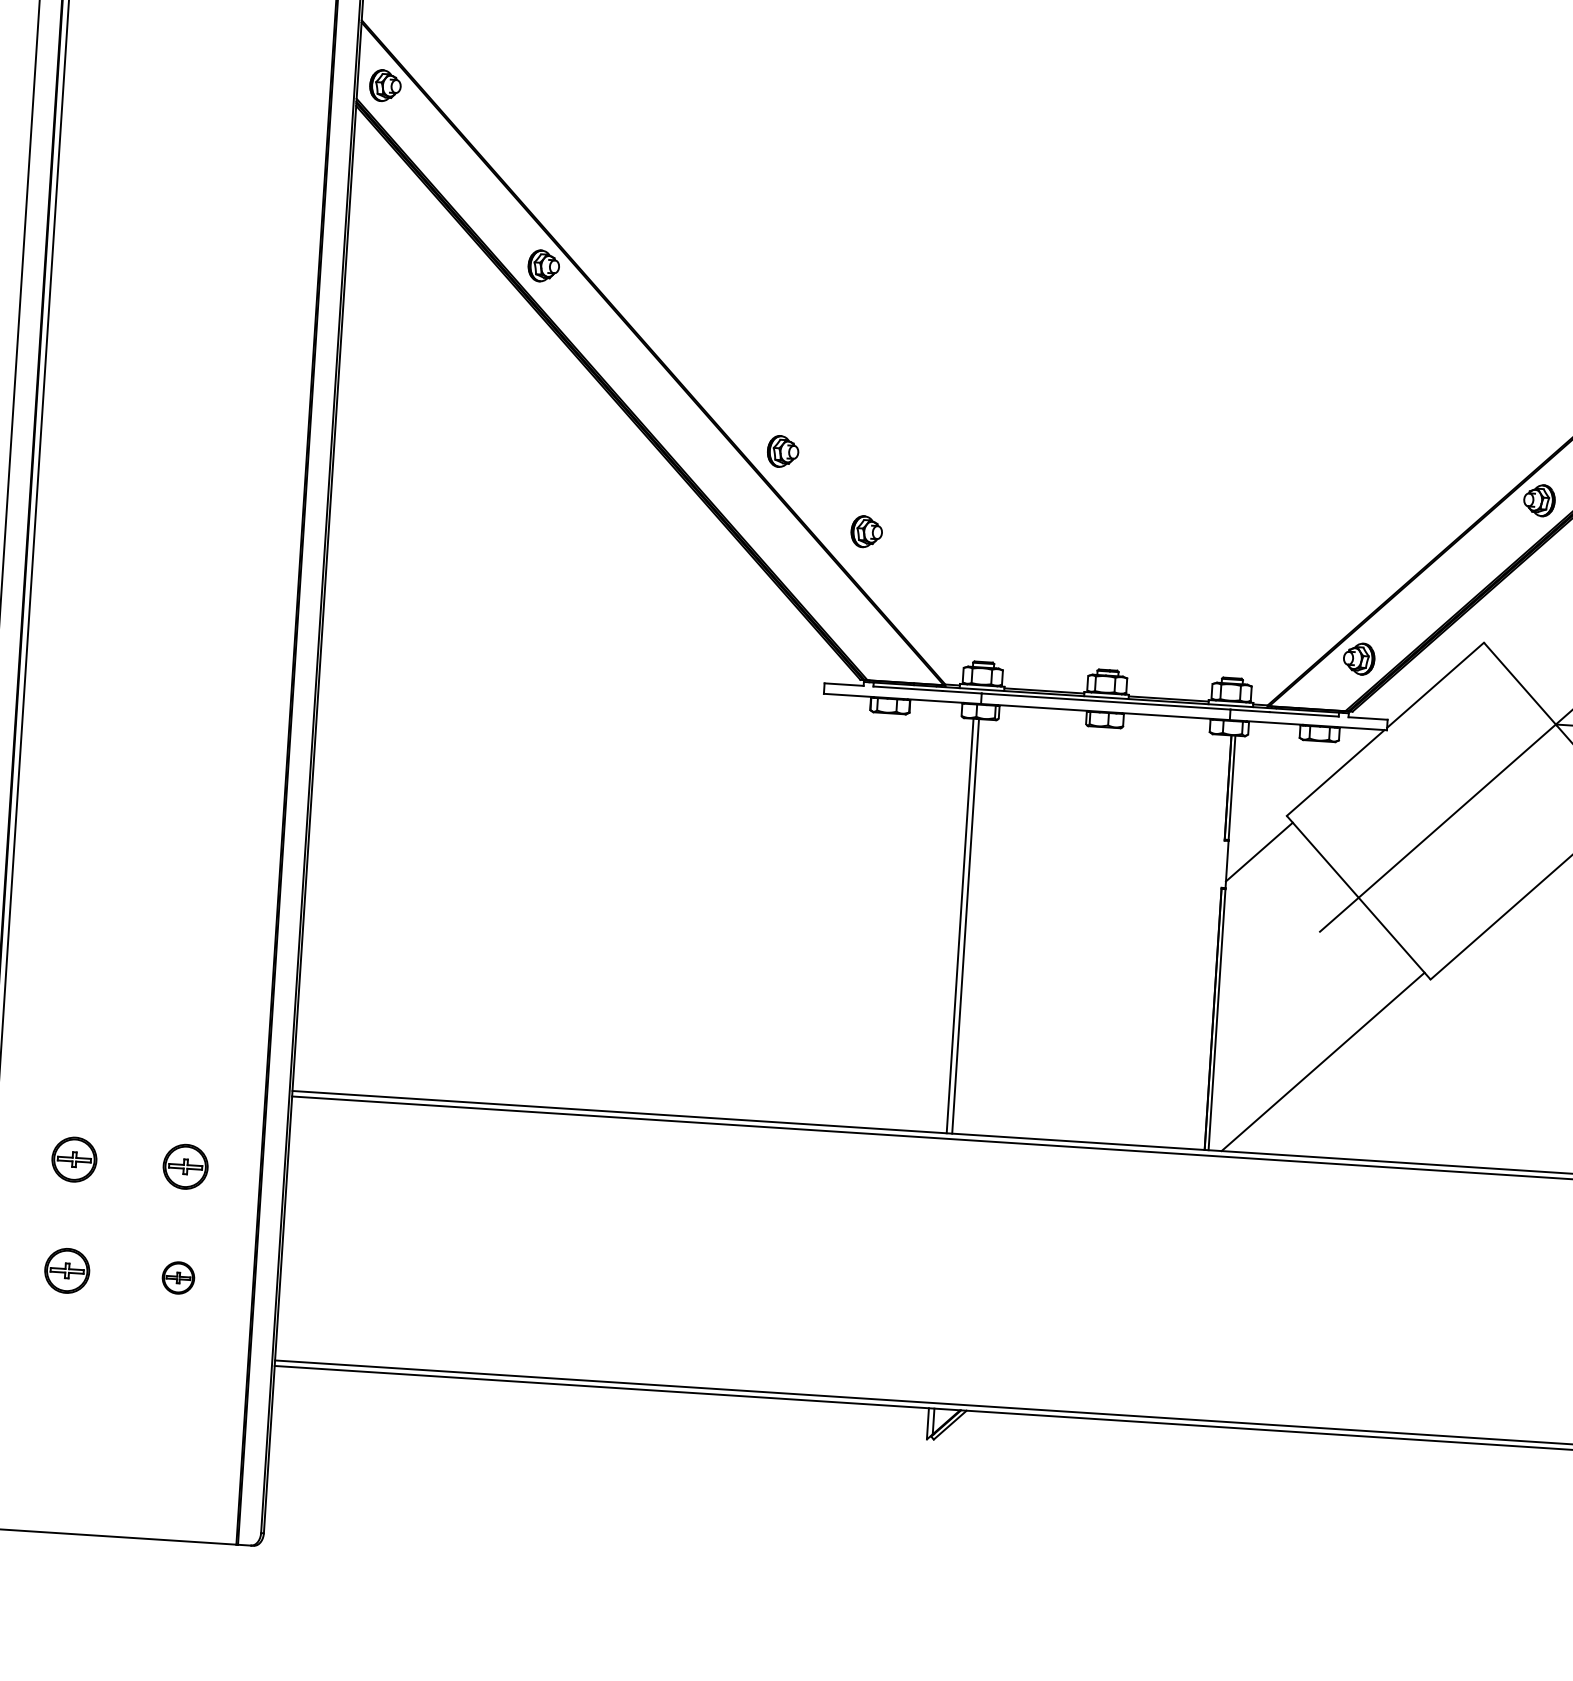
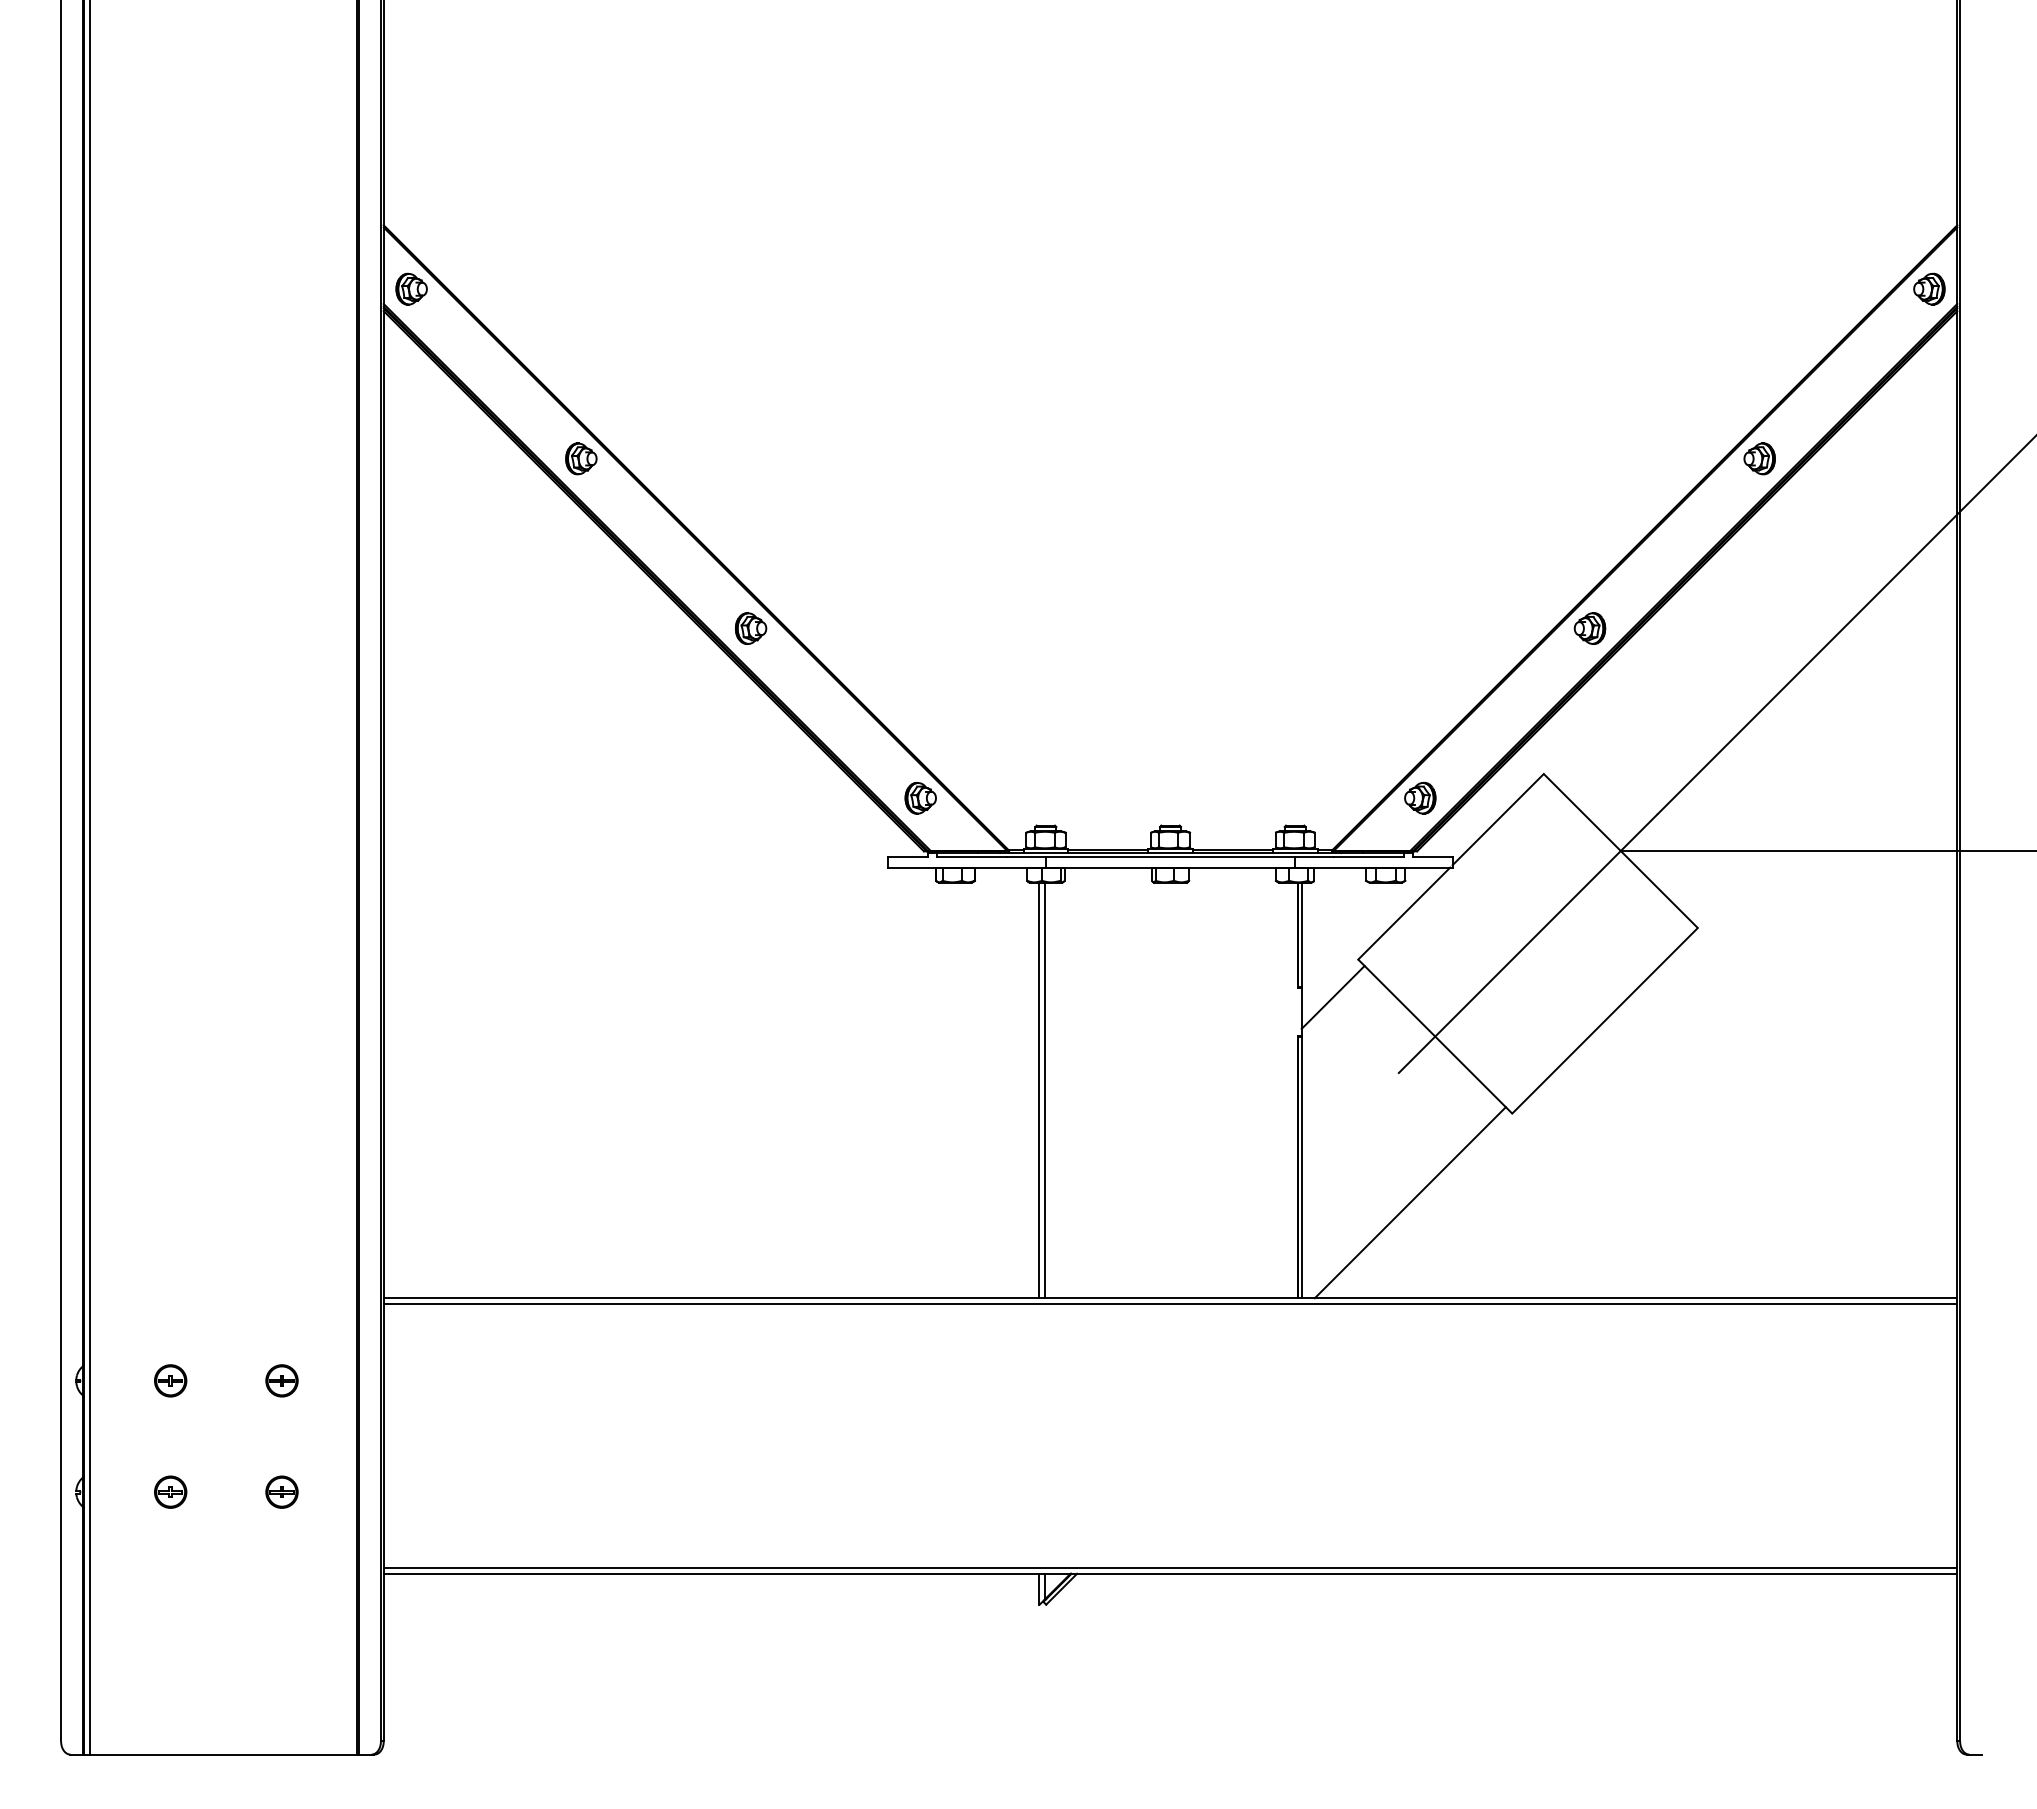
part: (783, 451) -> (751, 628), moved
part: (866, 532) -> (920, 798), moved
part: (74, 1159) -> (170, 1380), size x0.71
part: (185, 1166) -> (281, 1380), size x0.71
part: (67, 1270) -> (170, 1491), size x0.71

